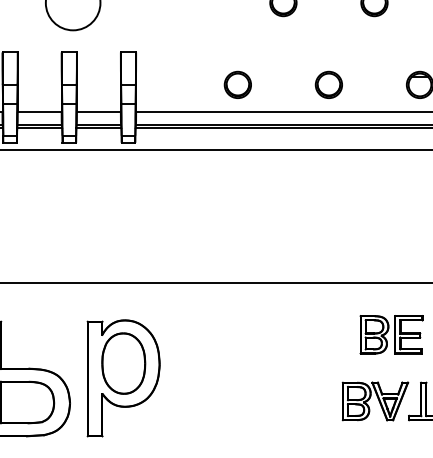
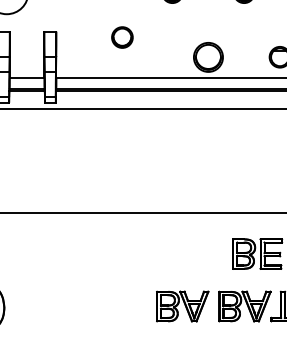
part: (237, 84) -> (122, 37), moved
part: (328, 84) -> (207, 56), size x1.4
part: (123, 378) -> (46, 288), removed
part: (296, 401) -> (182, 306), added

